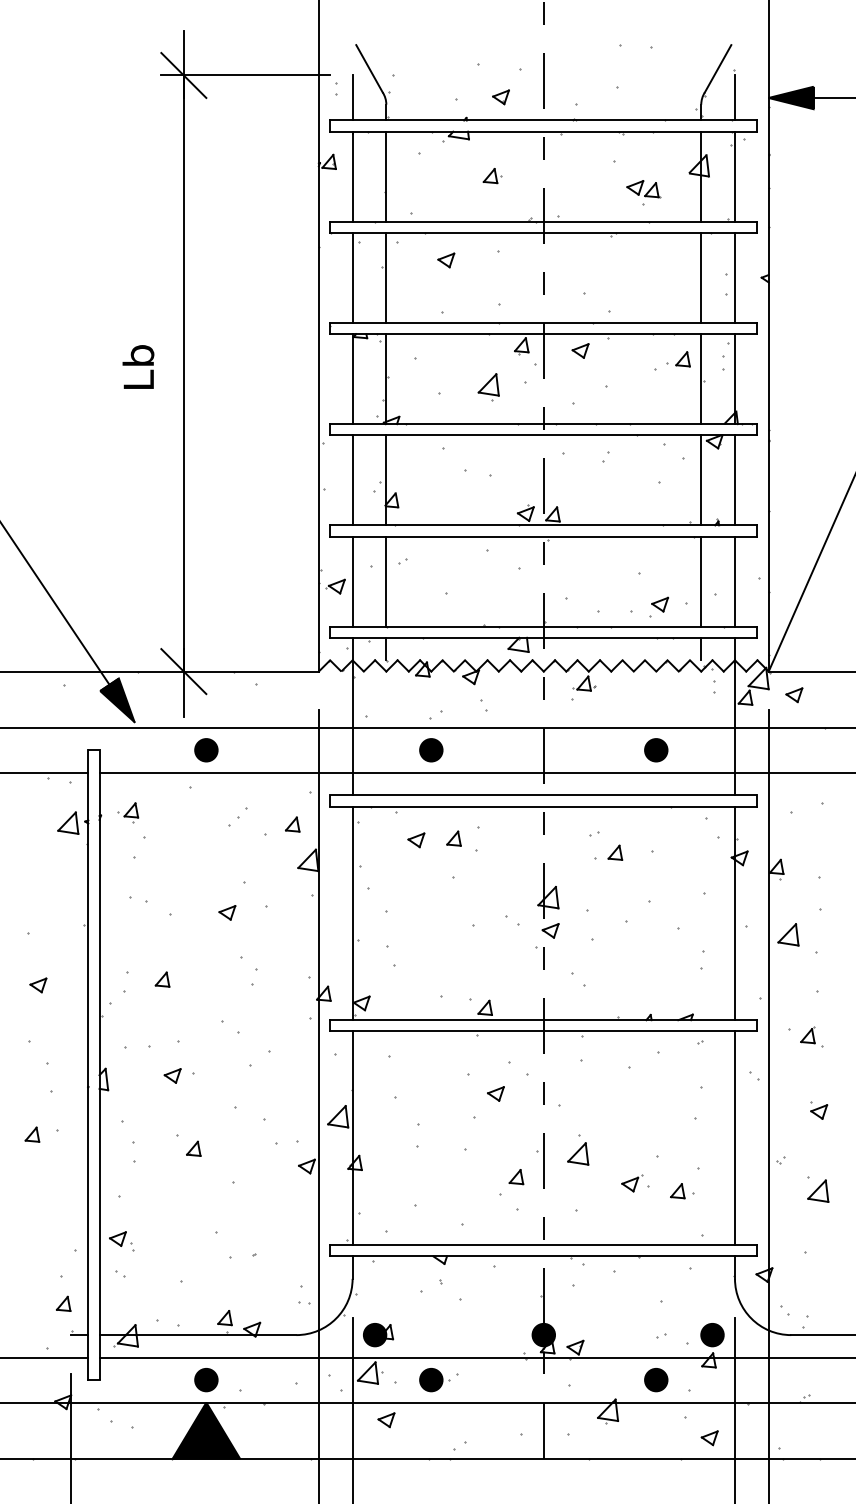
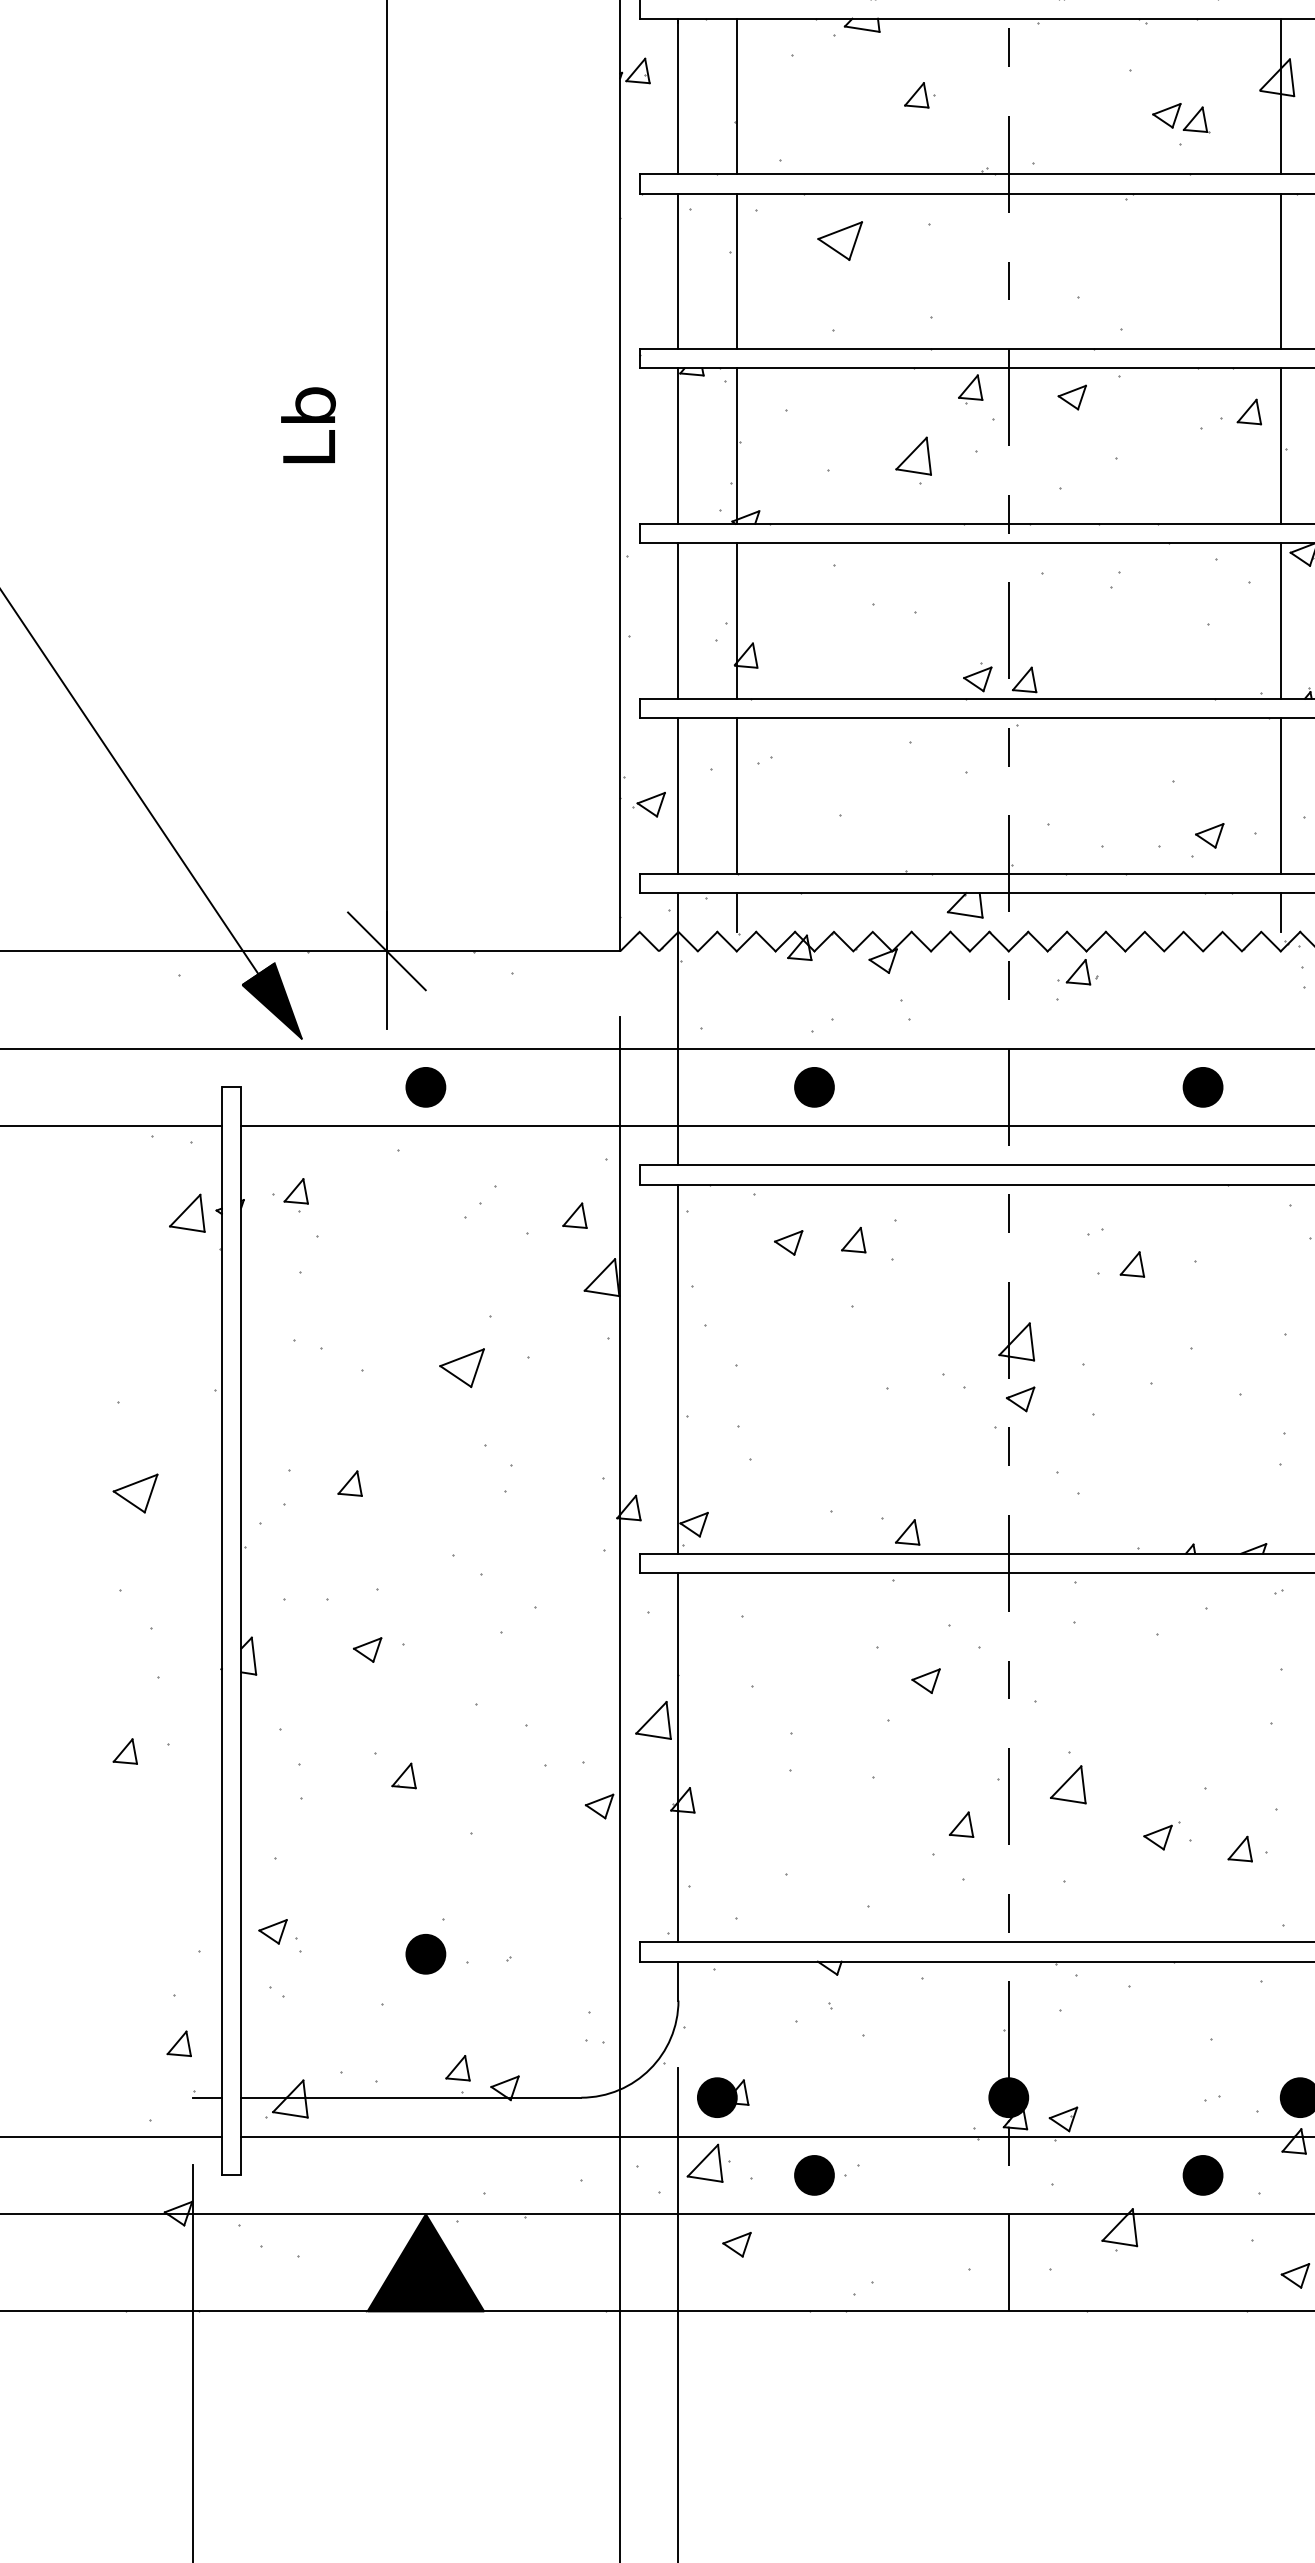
part: (446, 260) -> (840, 241), size x1.6
part: (227, 912) -> (462, 1367), size x1.6
part: (38, 985) -> (135, 1493), size x1.6
part: (206, 1380) -> (426, 1954), moved

